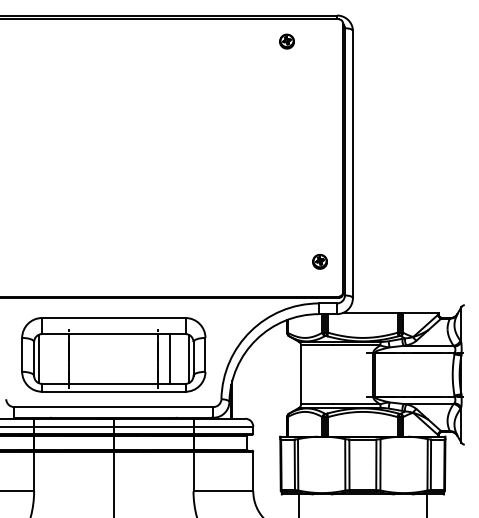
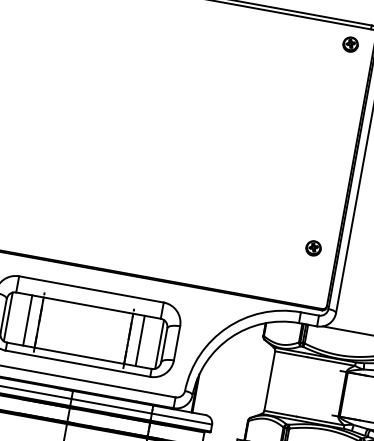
part: (286, 41) -> (350, 44), moved
part: (319, 261) -> (313, 247), moved
line: (58, 358) -> (28, 320), added

